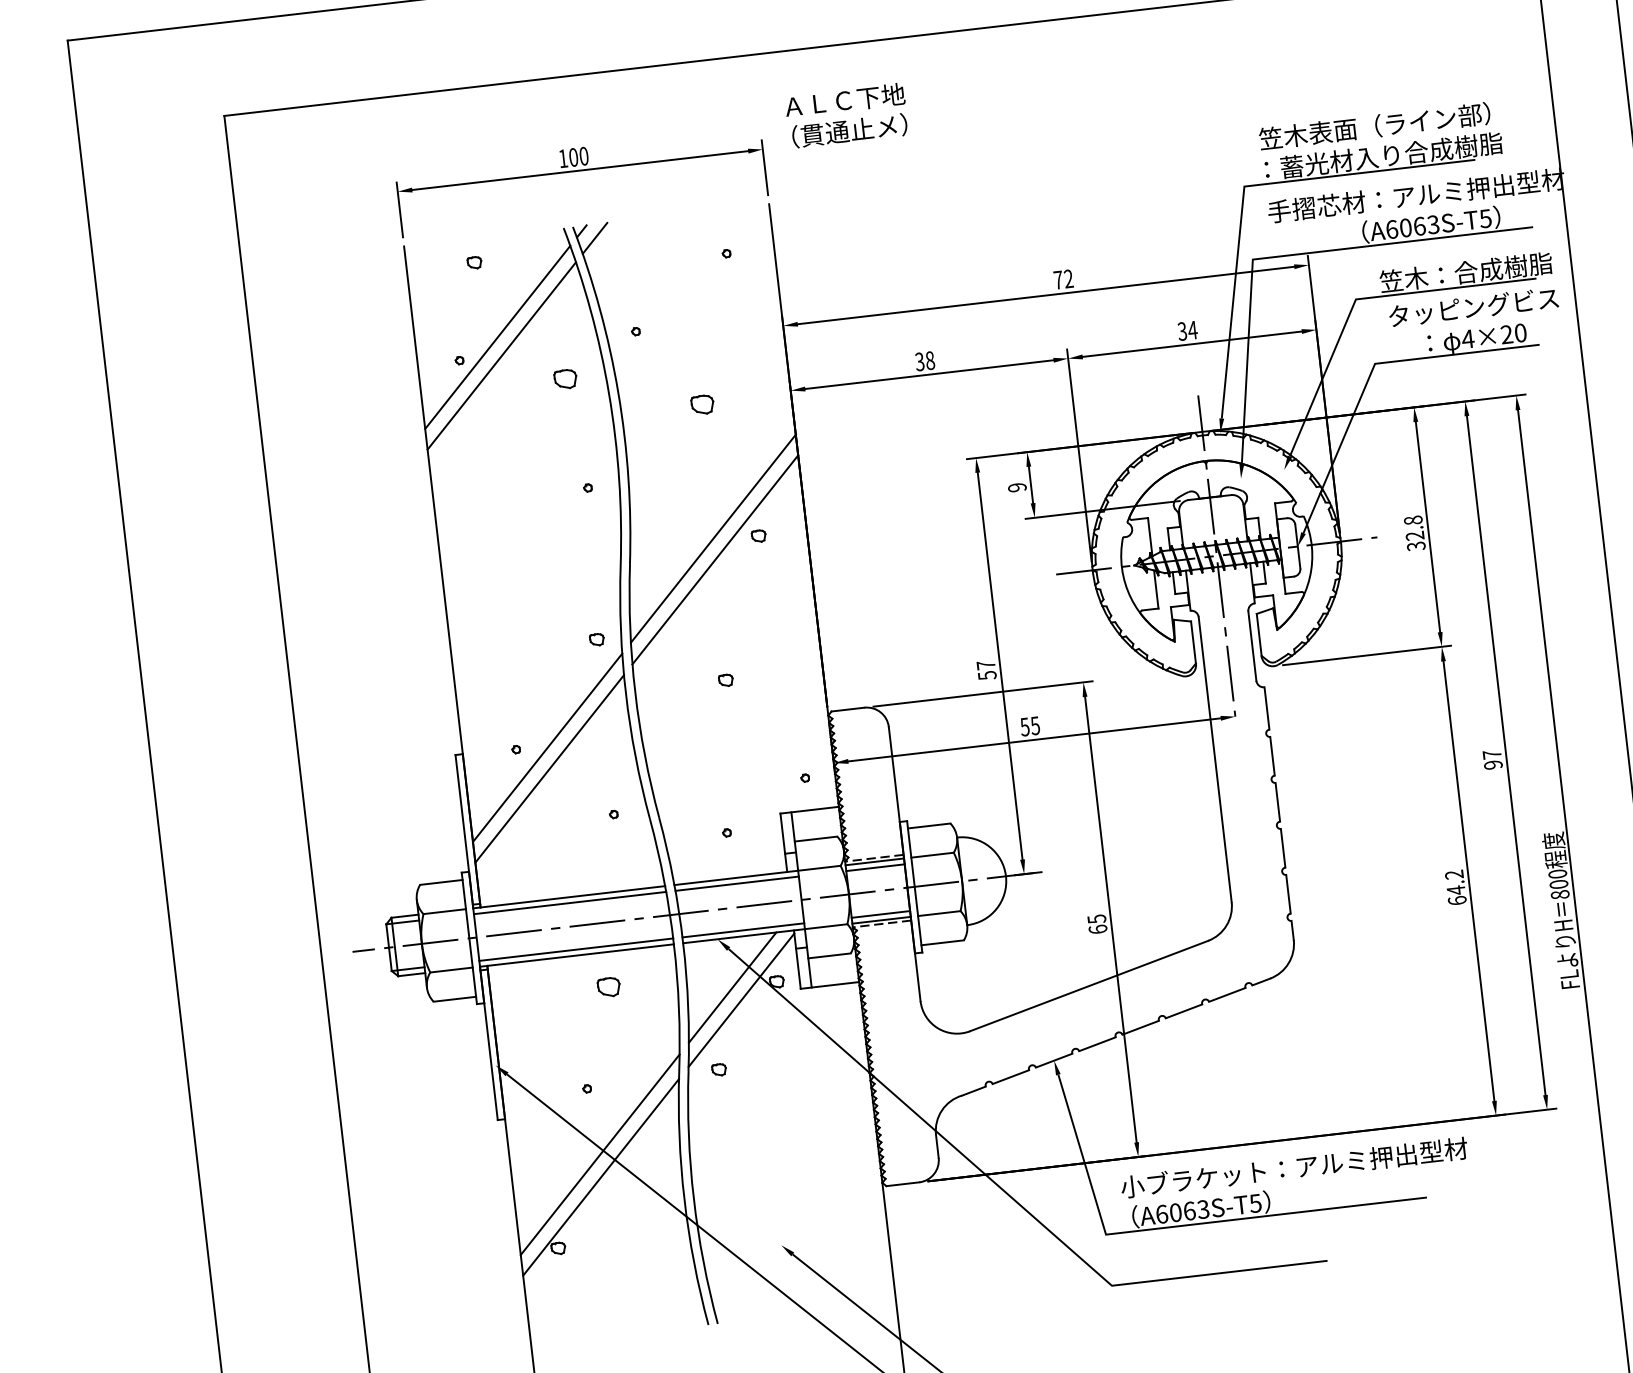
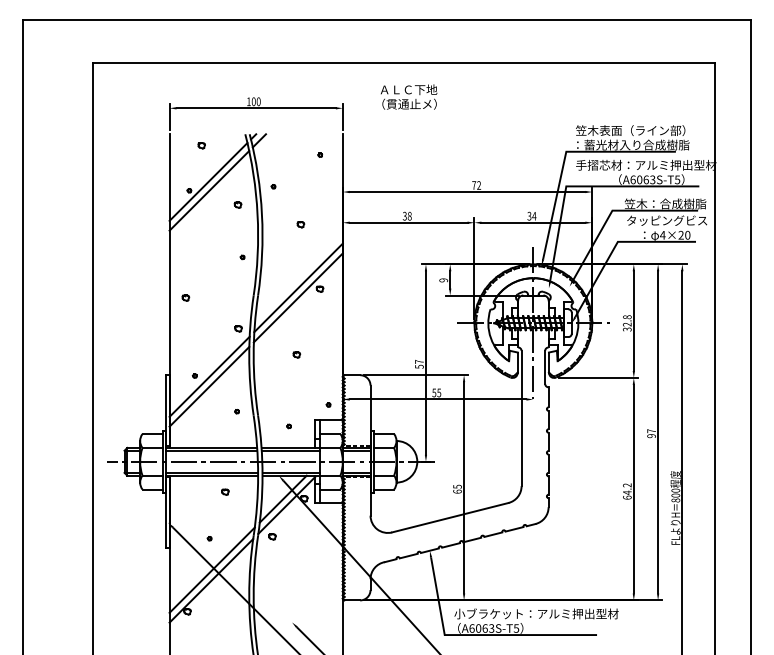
text: (847, 114) -> (409, 96), moved
part: (564, 377) -> (237, 204), size x0.62
part: (701, 404) -> (300, 224), size x0.62
part: (477, 586) -> (185, 297), added
part: (609, 985) -> (225, 491), size x0.62

